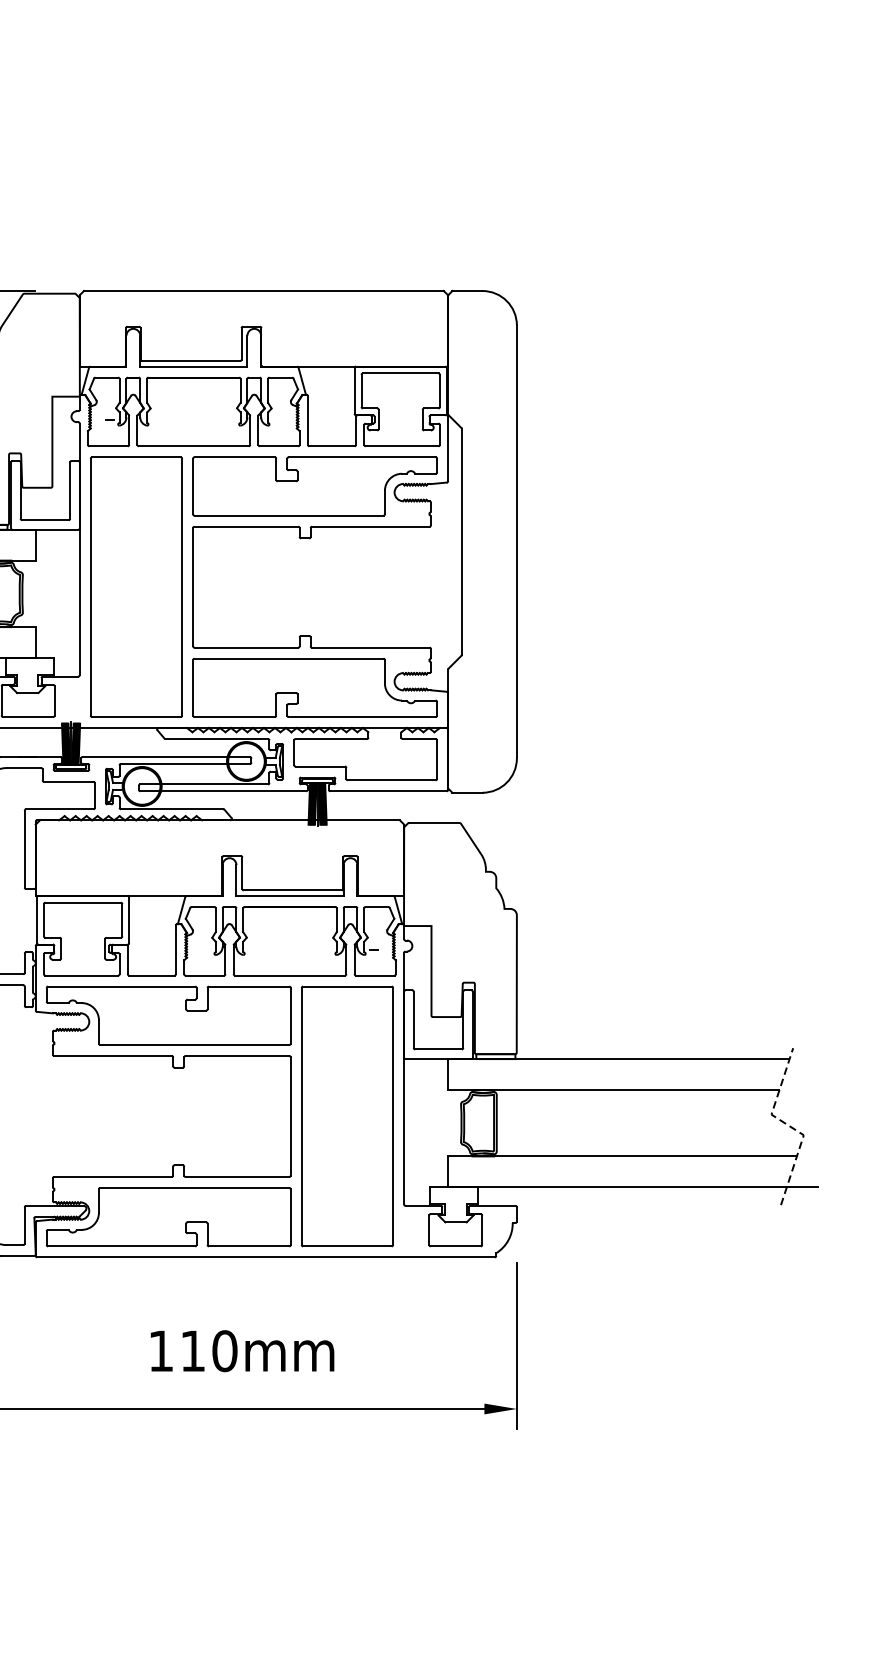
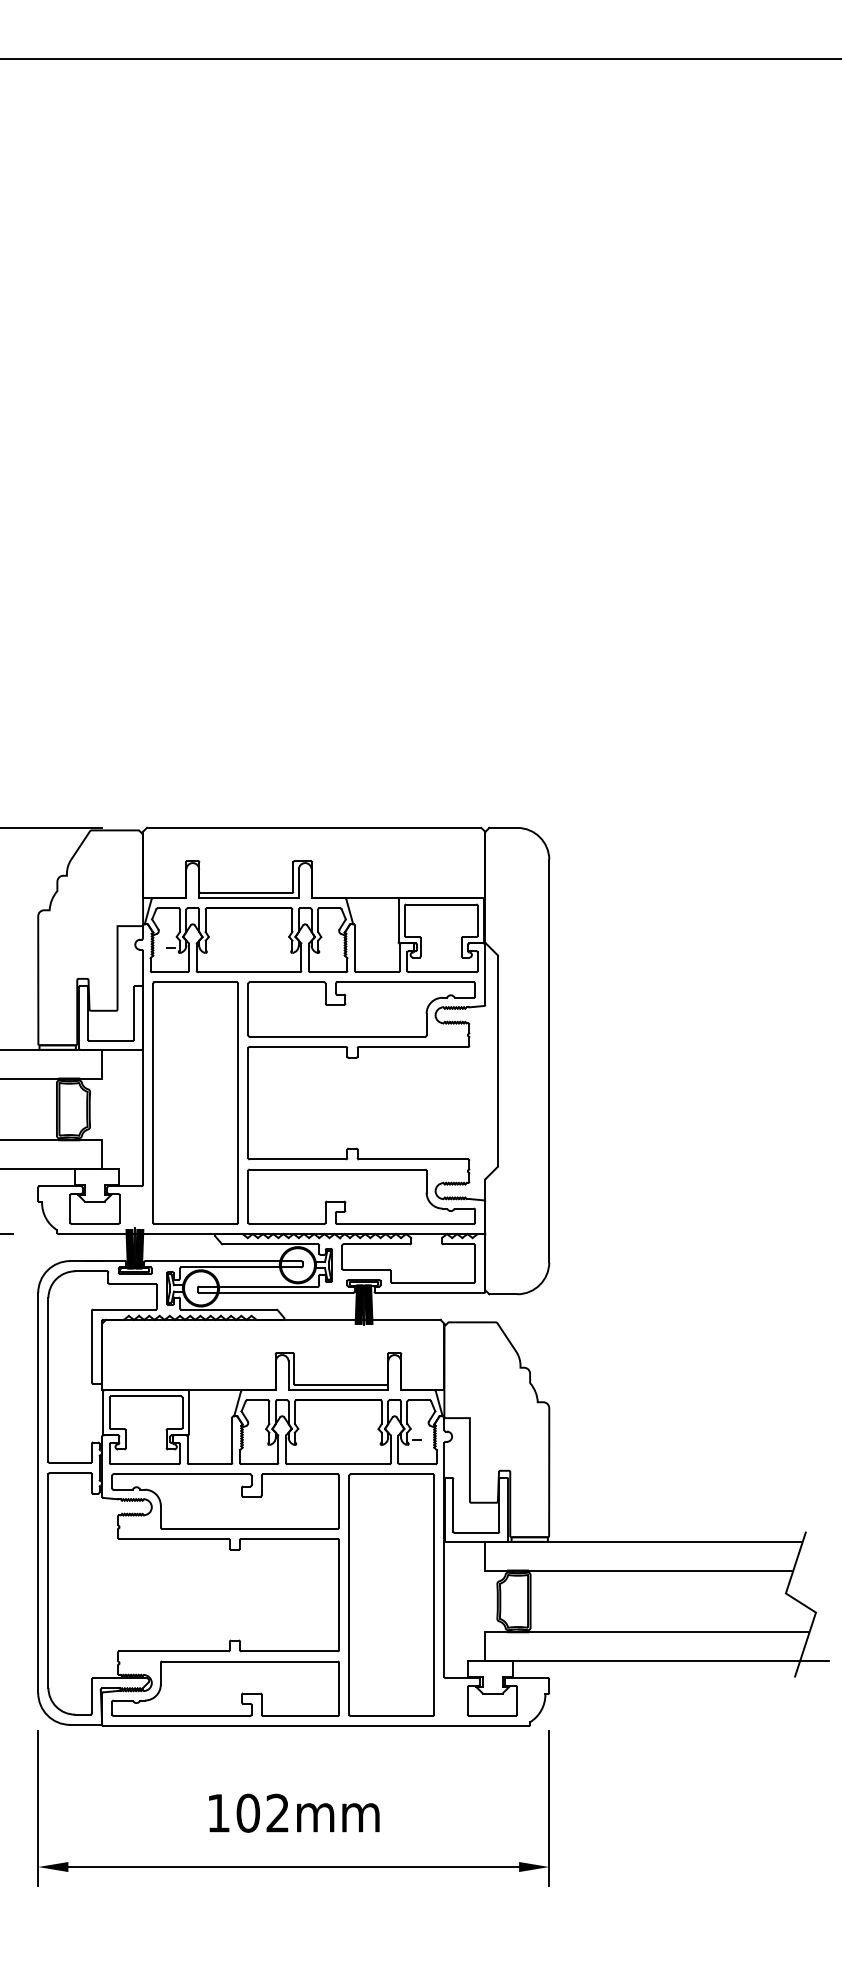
line: (789, 1126) -> (802, 1604), dashed -> solid
text: (208, 1350) -> (262, 1812), 110mm -> 102mm

